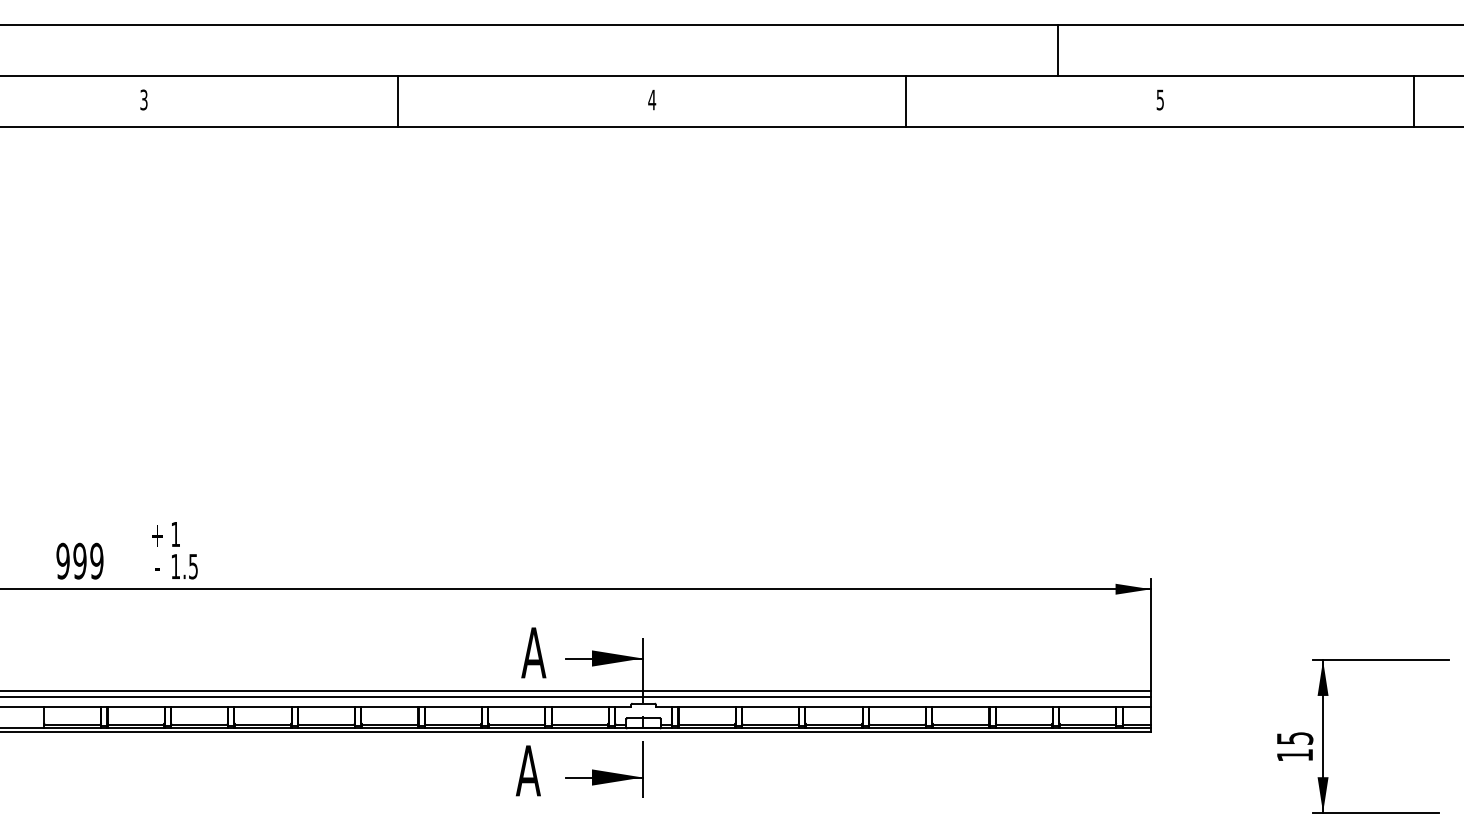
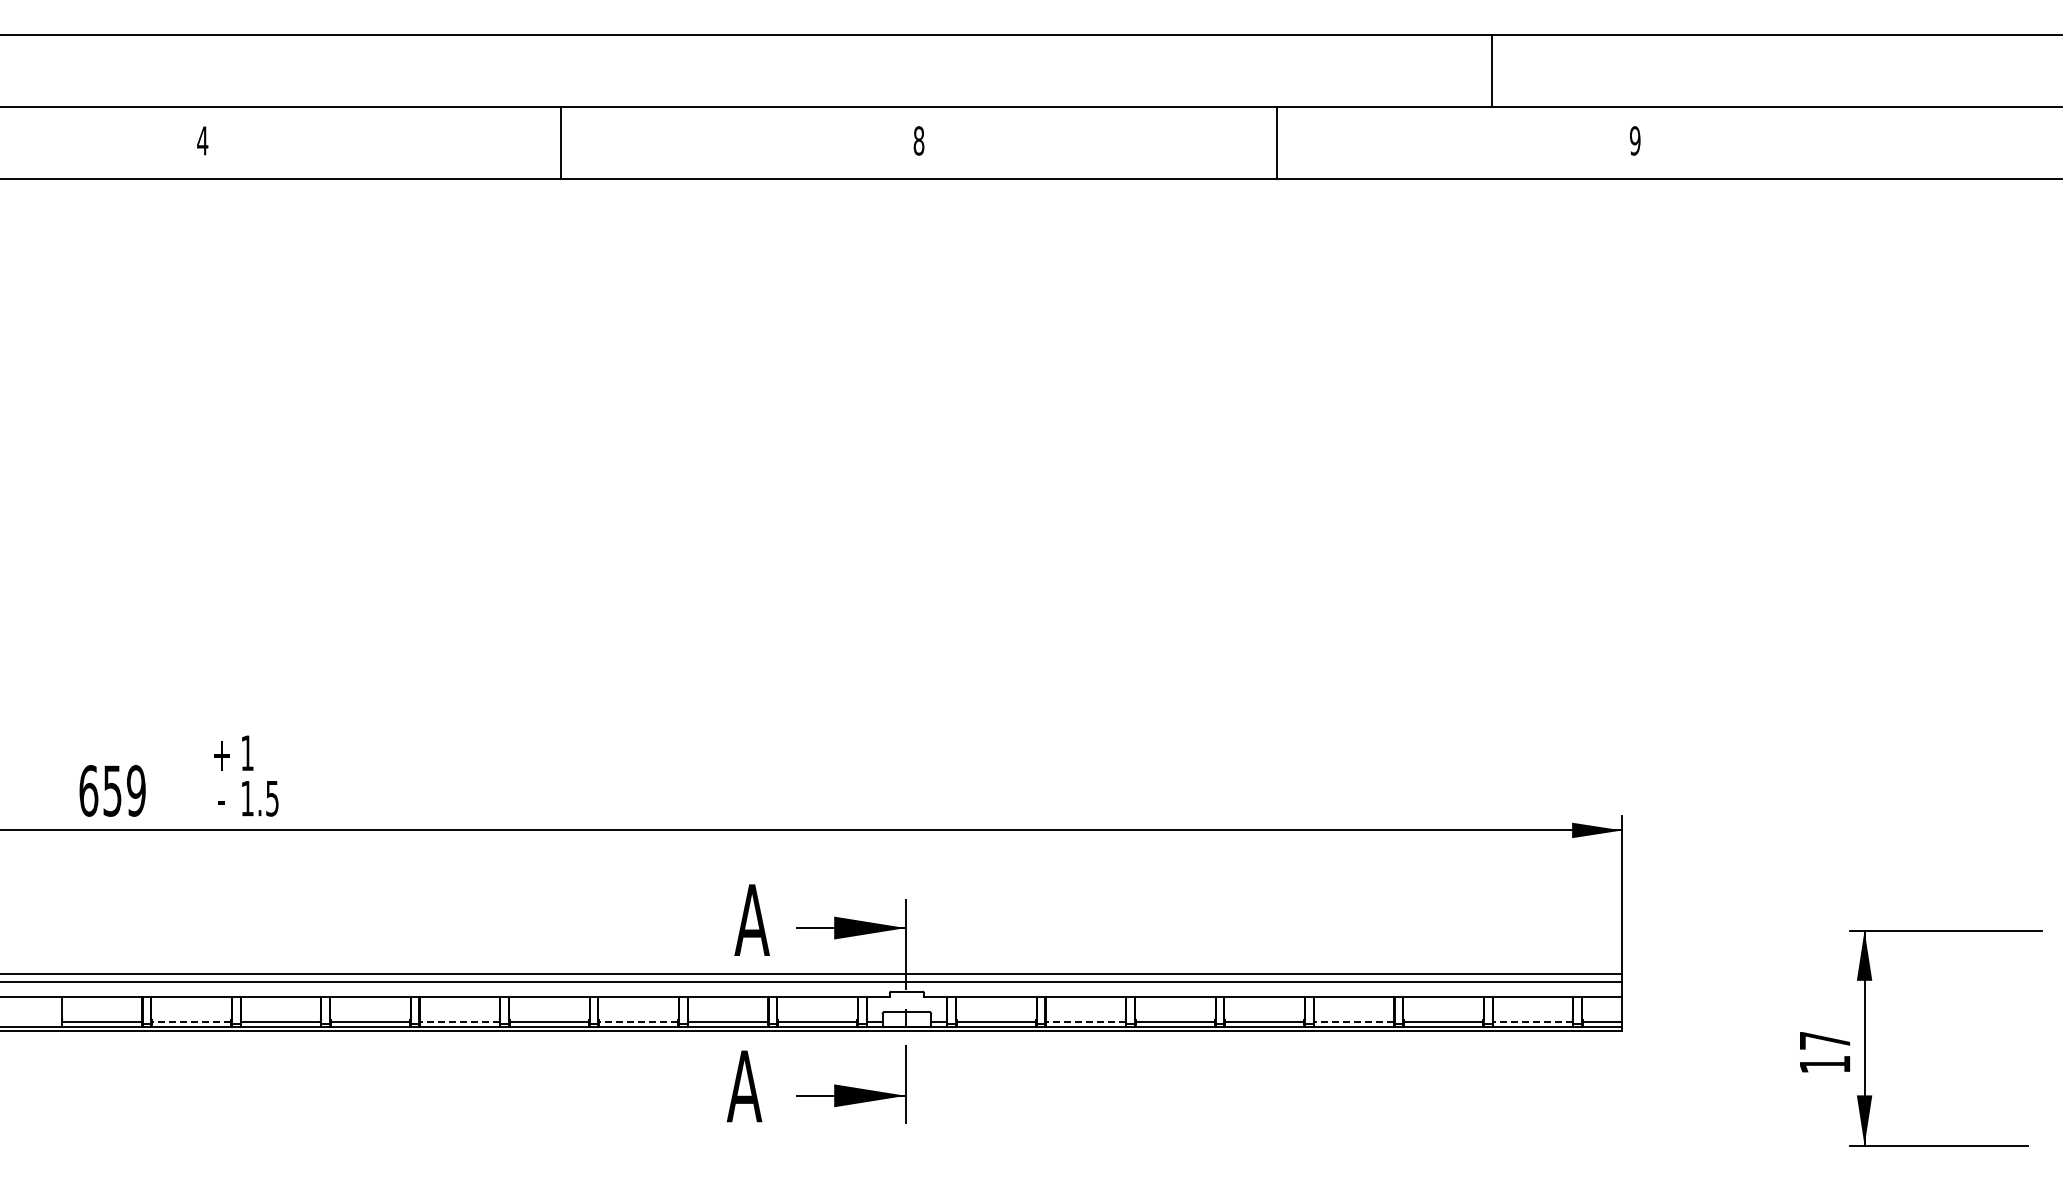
text: (143, 99) -> (202, 140), 3 -> 4
text: (651, 99) -> (918, 140), 4 -> 8
text: (1159, 99) -> (1634, 140), 5 -> 9
line: (1413, 101) -> (1992, 142), removed
text: (71, 560) -> (100, 790), 999 -> 659
line: (136, 725) -> (191, 1022), solid -> dashed
line: (326, 725) -> (459, 1022), solid -> dashed
line: (453, 725) -> (638, 1022), solid -> dashed
line: (770, 725) -> (1085, 1022), solid -> dashed
line: (961, 725) -> (1354, 1022), solid -> dashed
line: (1087, 725) -> (1532, 1022), solid -> dashed
text: (1295, 738) -> (1825, 1040), 15 -> 17

